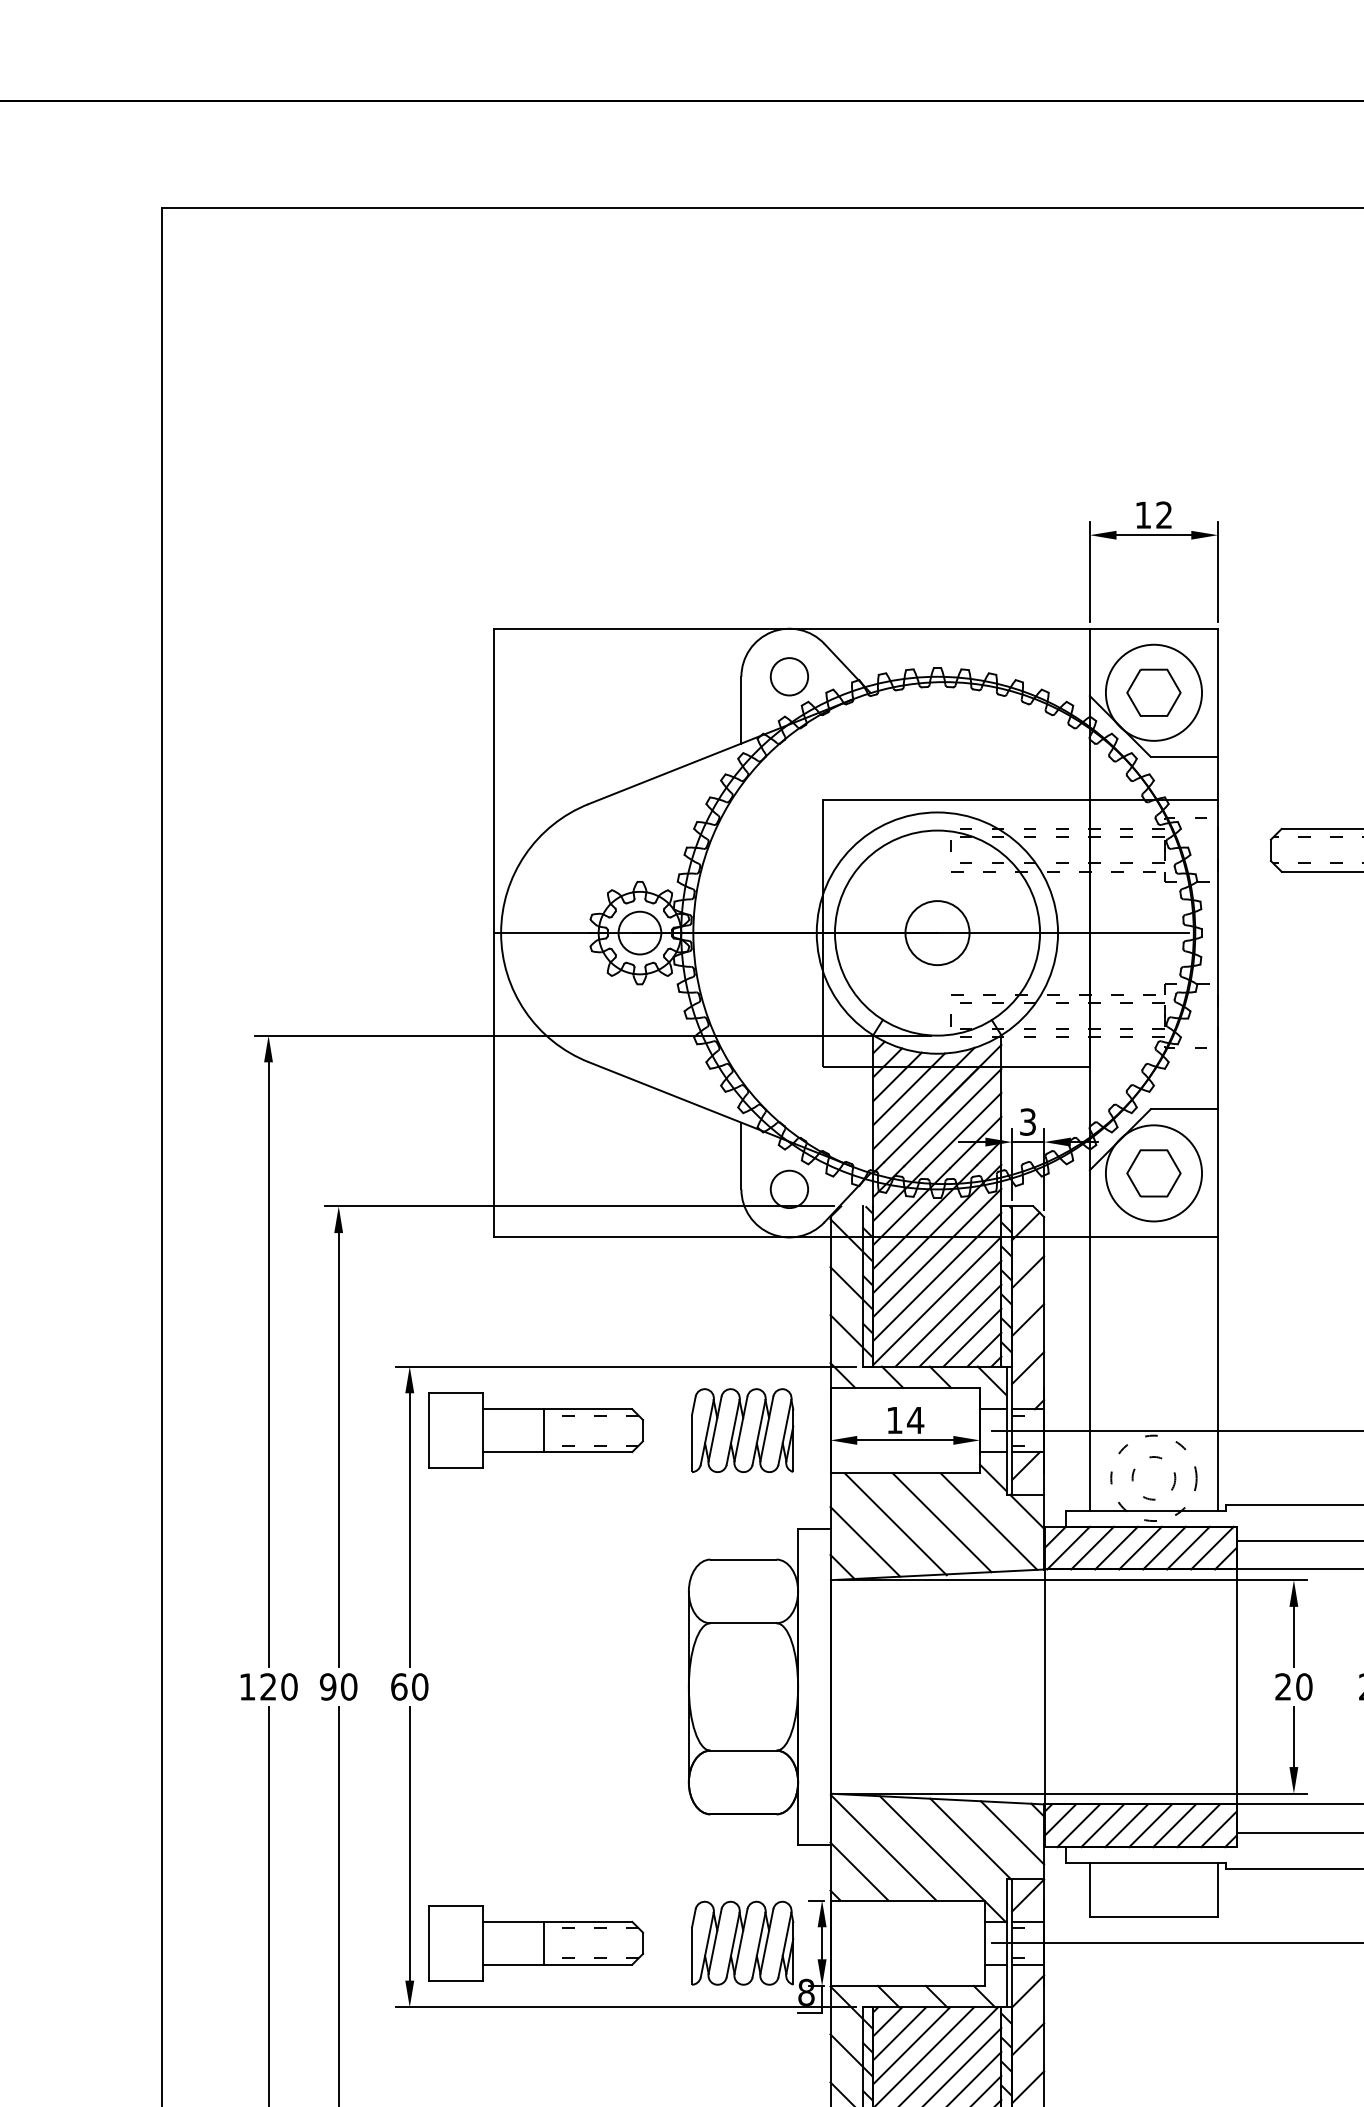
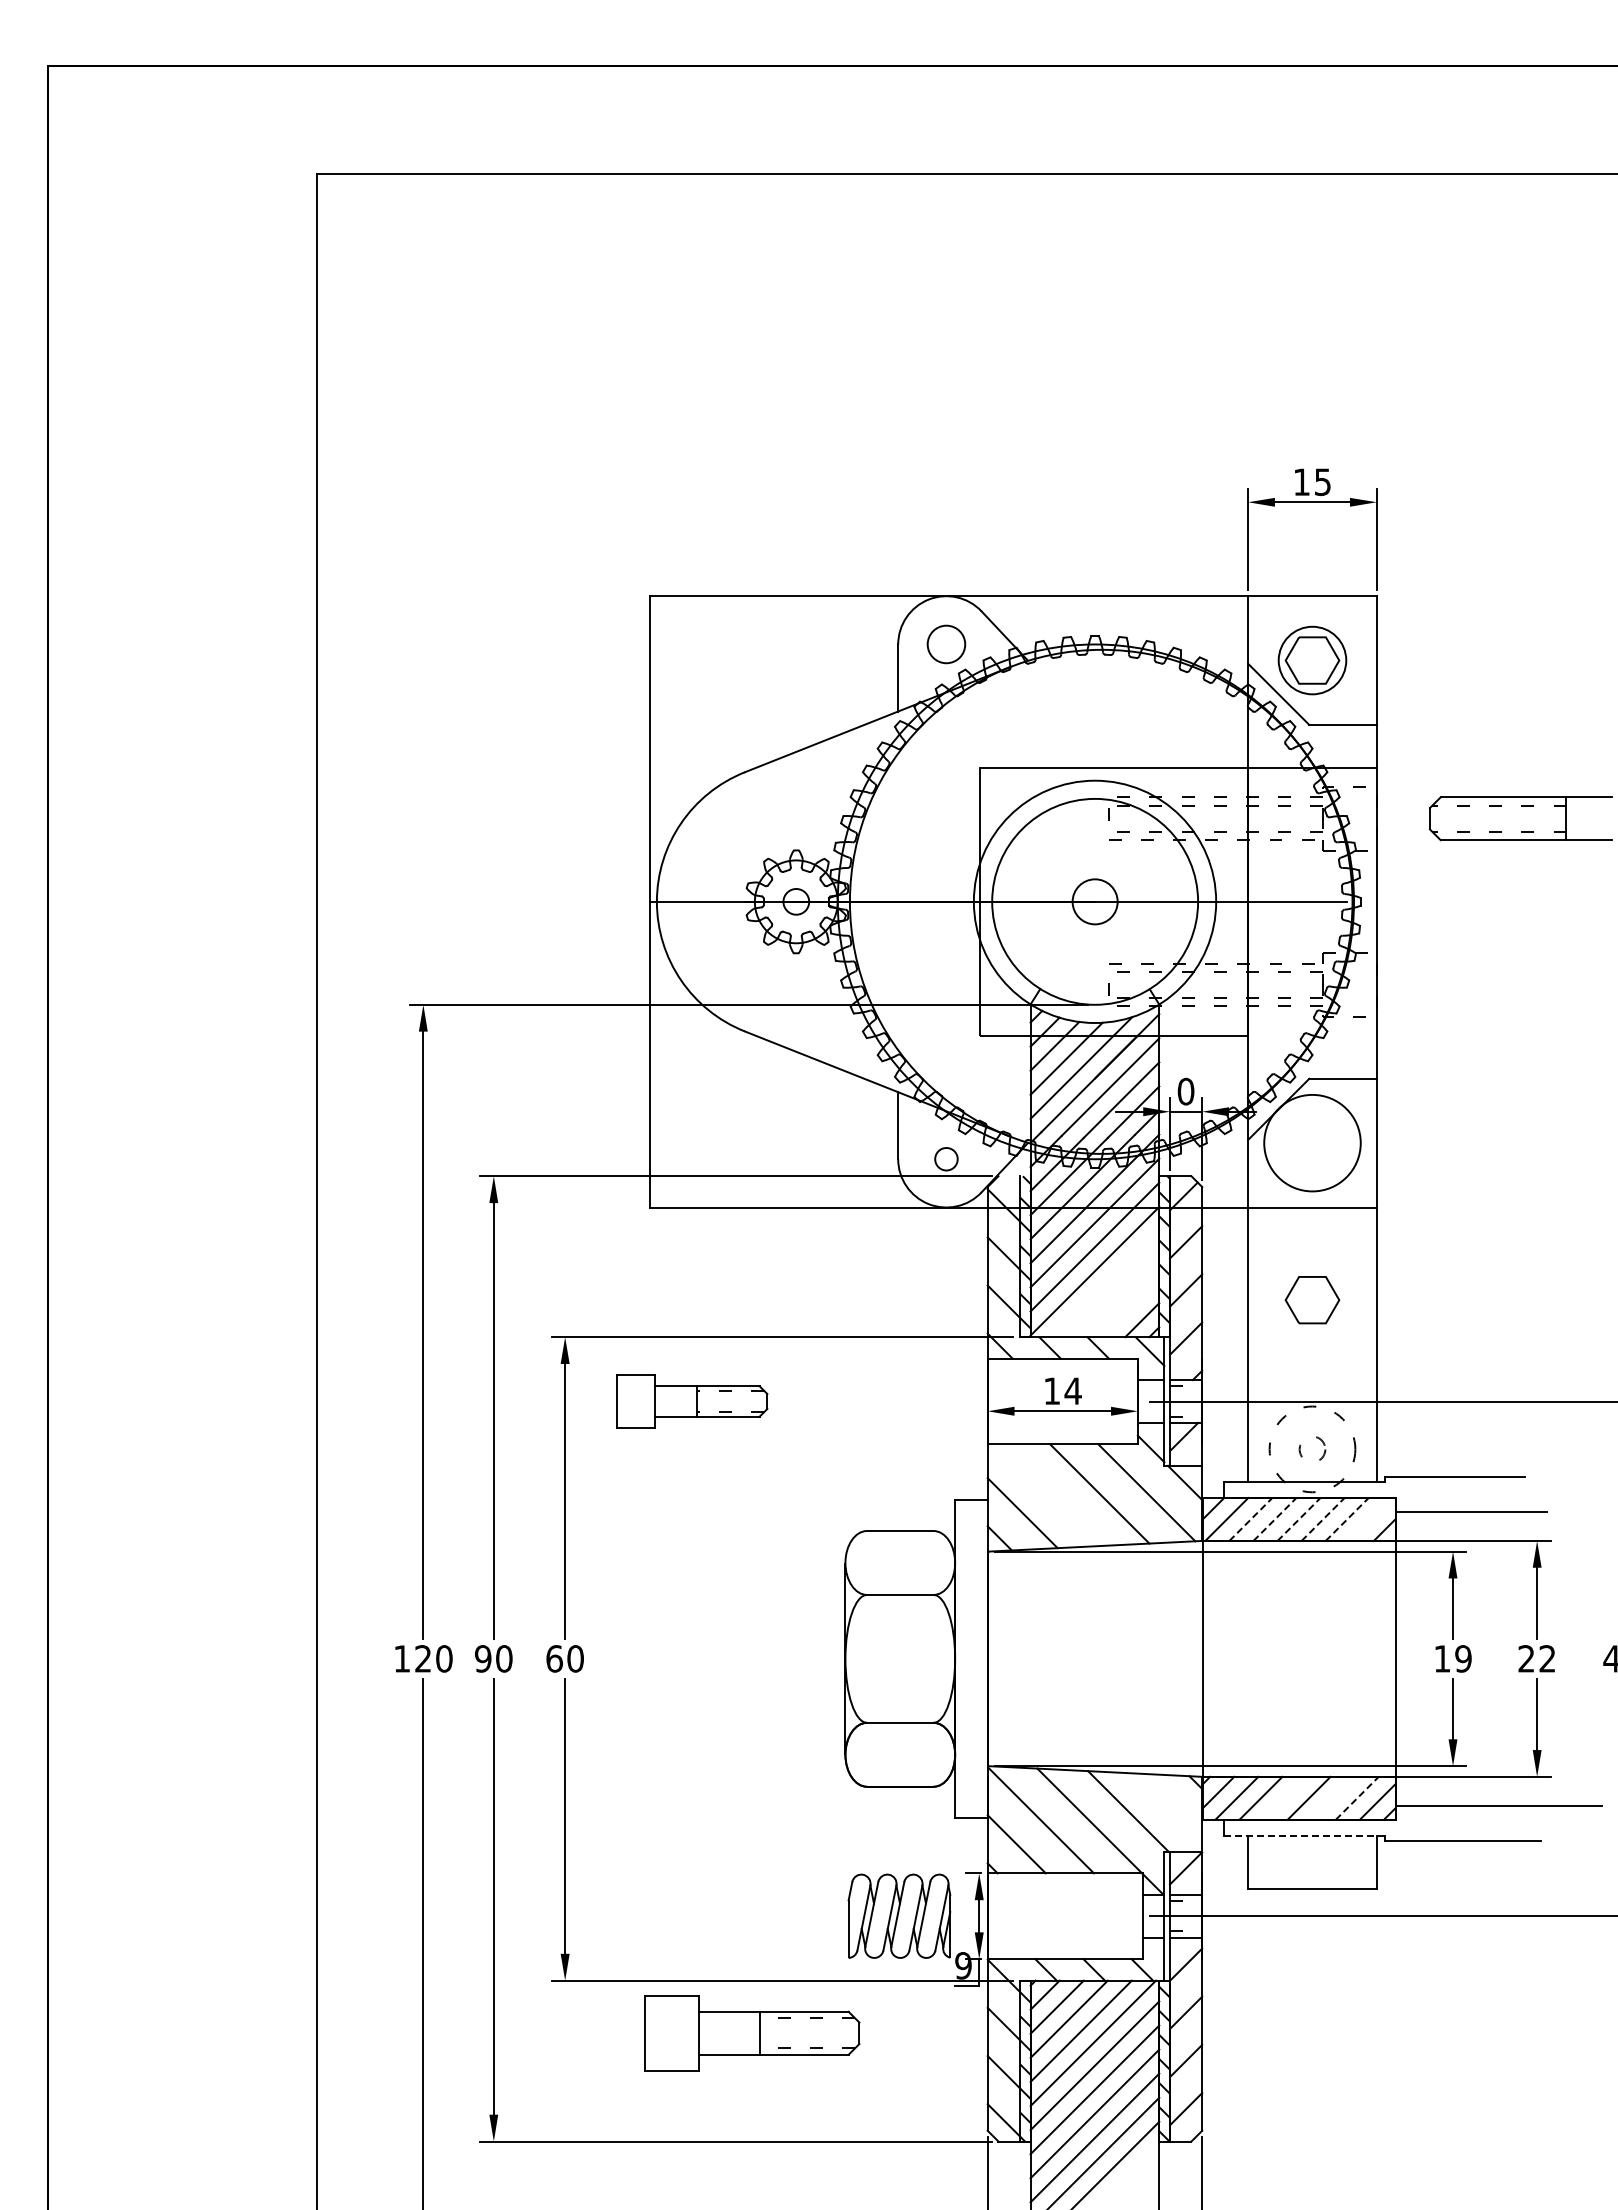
text: (1163, 515) -> (1322, 482), 12 -> 15
circle: (1153, 692) -> (1312, 660), size x0.7
circle: (639, 932) -> (795, 901), size x0.6
circle: (936, 932) -> (1094, 901), size x0.7
text: (1027, 1121) -> (1185, 1091), 3 -> 0
part: (1153, 1173) -> (1312, 1300), moved
circle: (789, 1189) -> (946, 1159), size x0.6
line: (948, 1313) -> (1106, 1283), removed
line: (960, 1326) -> (1118, 1296), removed
line: (972, 1338) -> (1130, 1308), removed
part: (742, 1429) -> (899, 1400), removed
part: (536, 1430) -> (692, 1401), size x0.7
circle: (1153, 1478) -> (1312, 1449), size x0.6
line: (896, 1524) -> (1053, 1495), removed
line: (1093, 1548) -> (1251, 1519), solid -> dashed
line: (1117, 1548) -> (1275, 1519), solid -> dashed
line: (1141, 1548) -> (1299, 1519), solid -> dashed
line: (1164, 1548) -> (1323, 1519), solid -> dashed
line: (1188, 1548) -> (1347, 1519), solid -> dashed
line: (1211, 1548) -> (1370, 1519), removed
text: (1293, 1686) -> (1452, 1658), 20 -> 19
line: (1126, 1824) -> (1284, 1797), removed
line: (1173, 1824) -> (1332, 1797), removed
line: (1198, 1824) -> (1357, 1797), solid -> dashed
line: (1012, 1832) -> (1170, 1805), removed
line: (1145, 1862) -> (1304, 1835), solid -> dashed
part: (536, 1943) -> (752, 2033), moved
text: (806, 1992) -> (963, 1965), 8 -> 9

